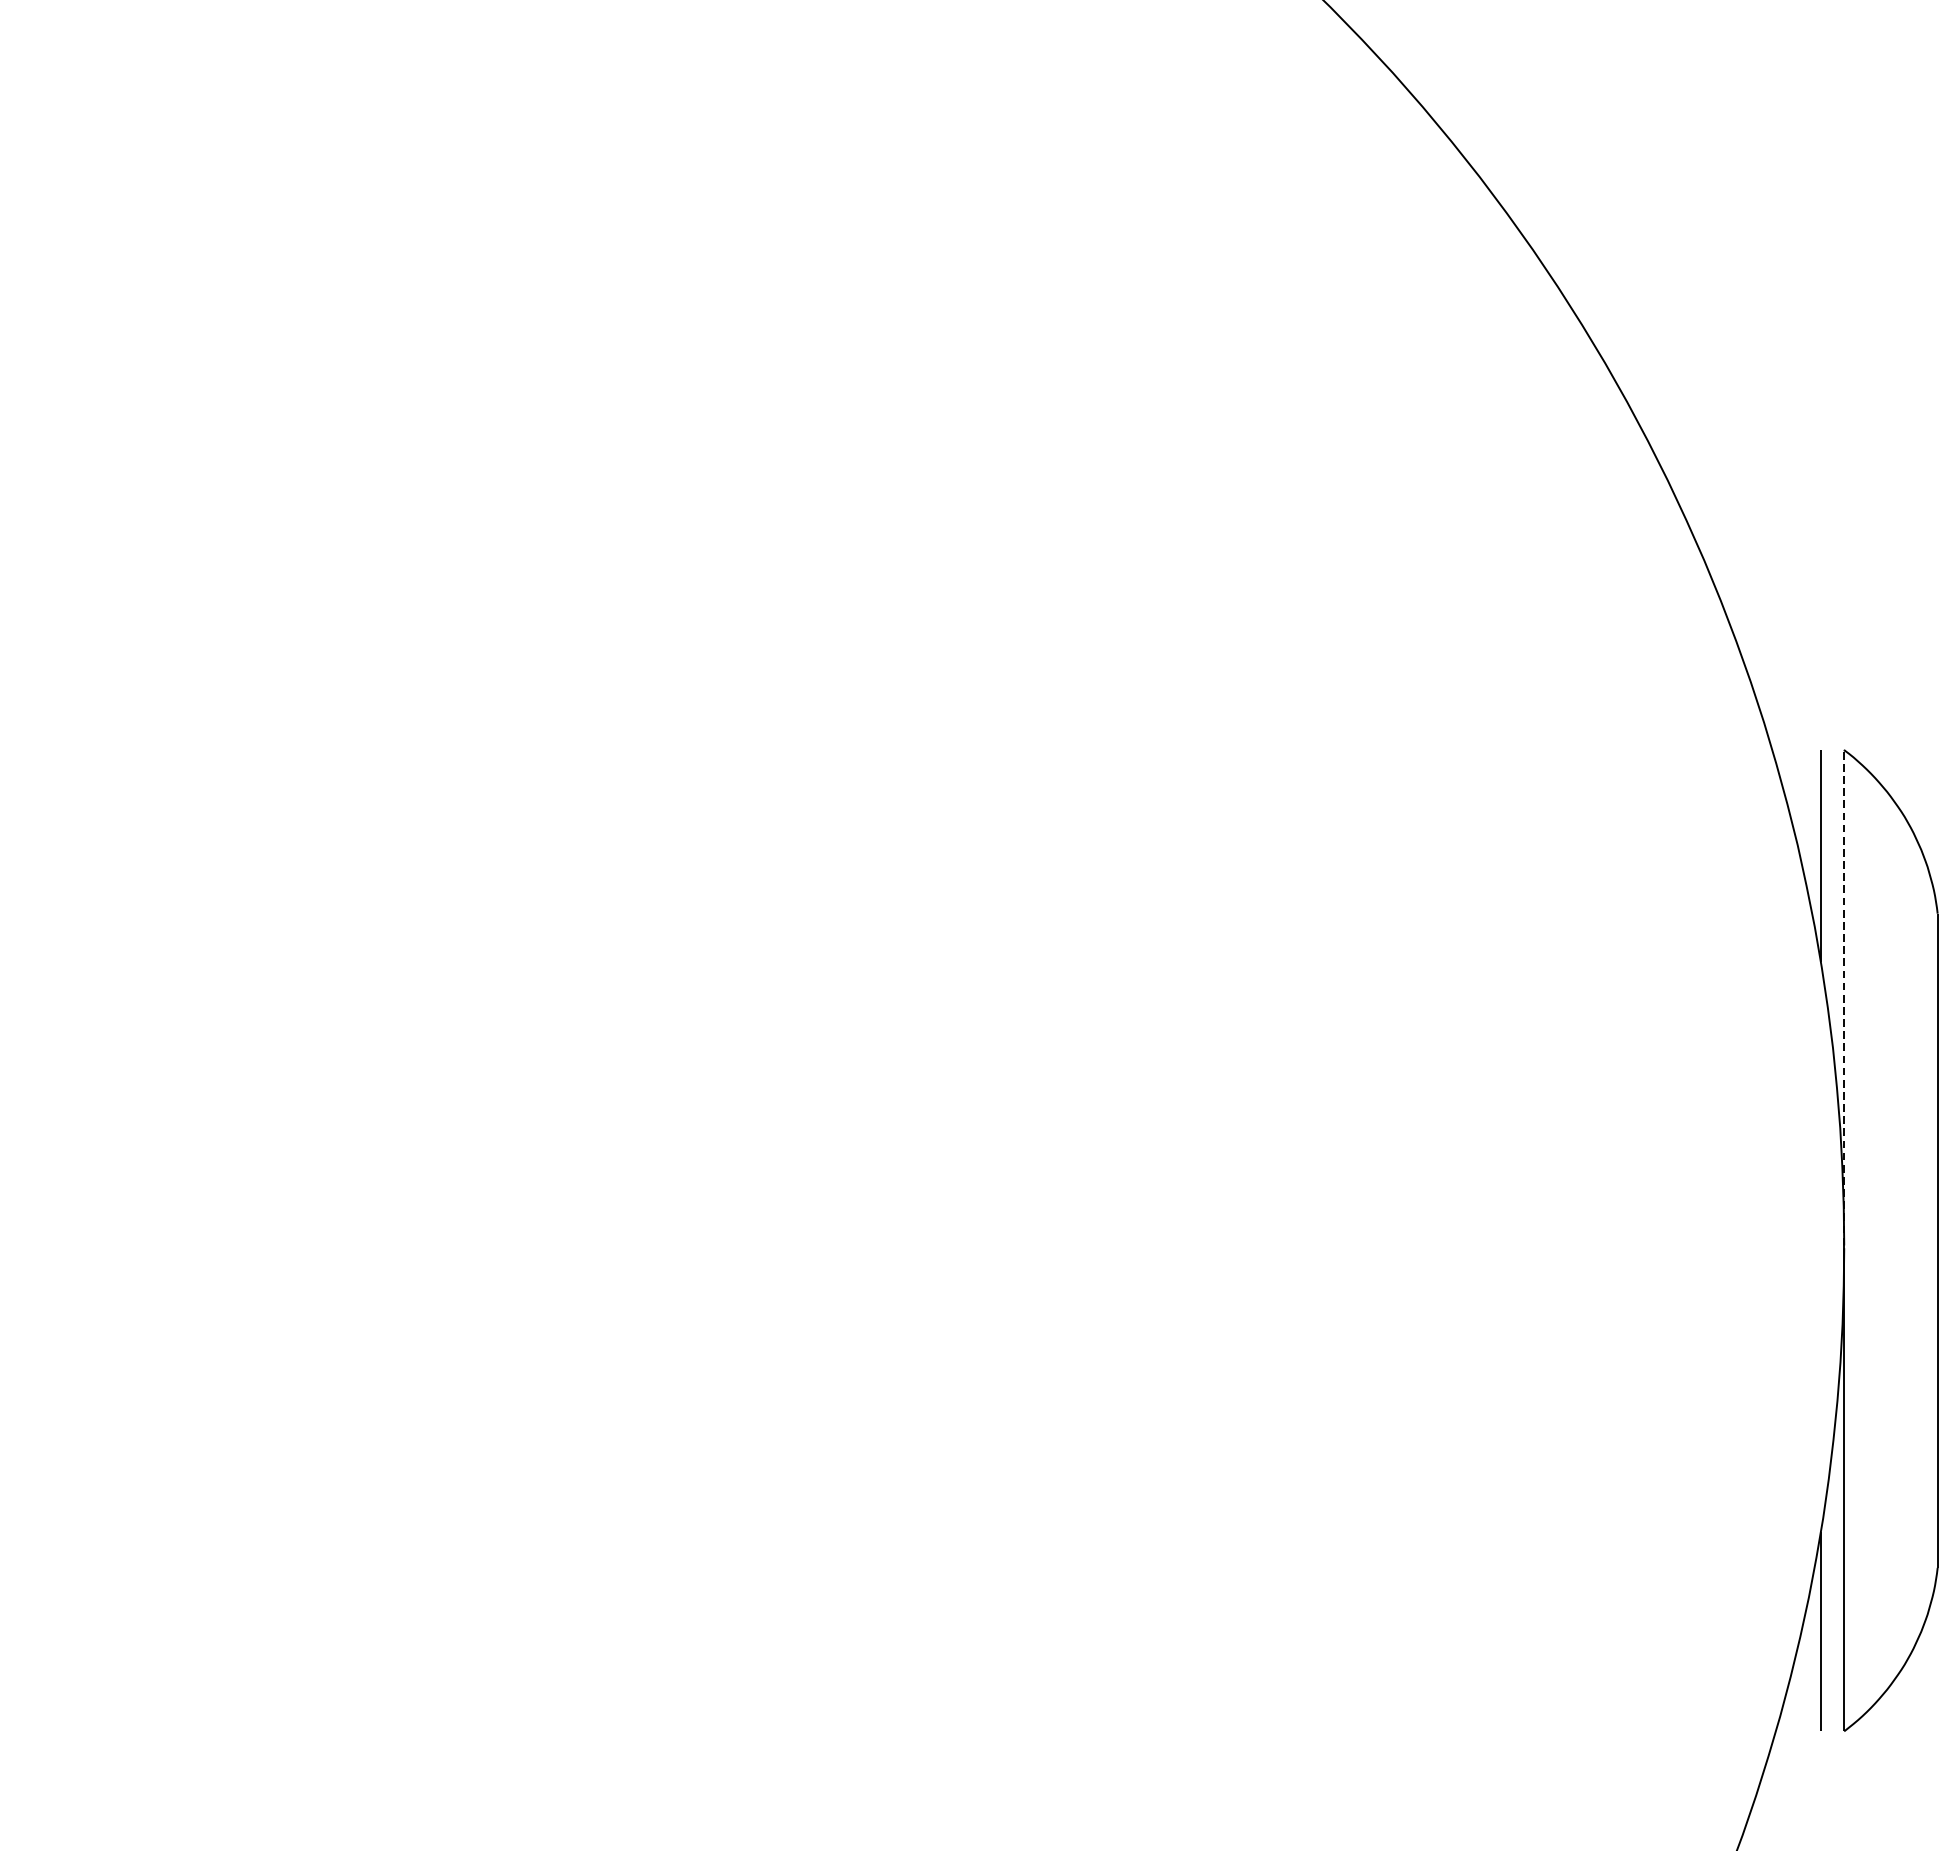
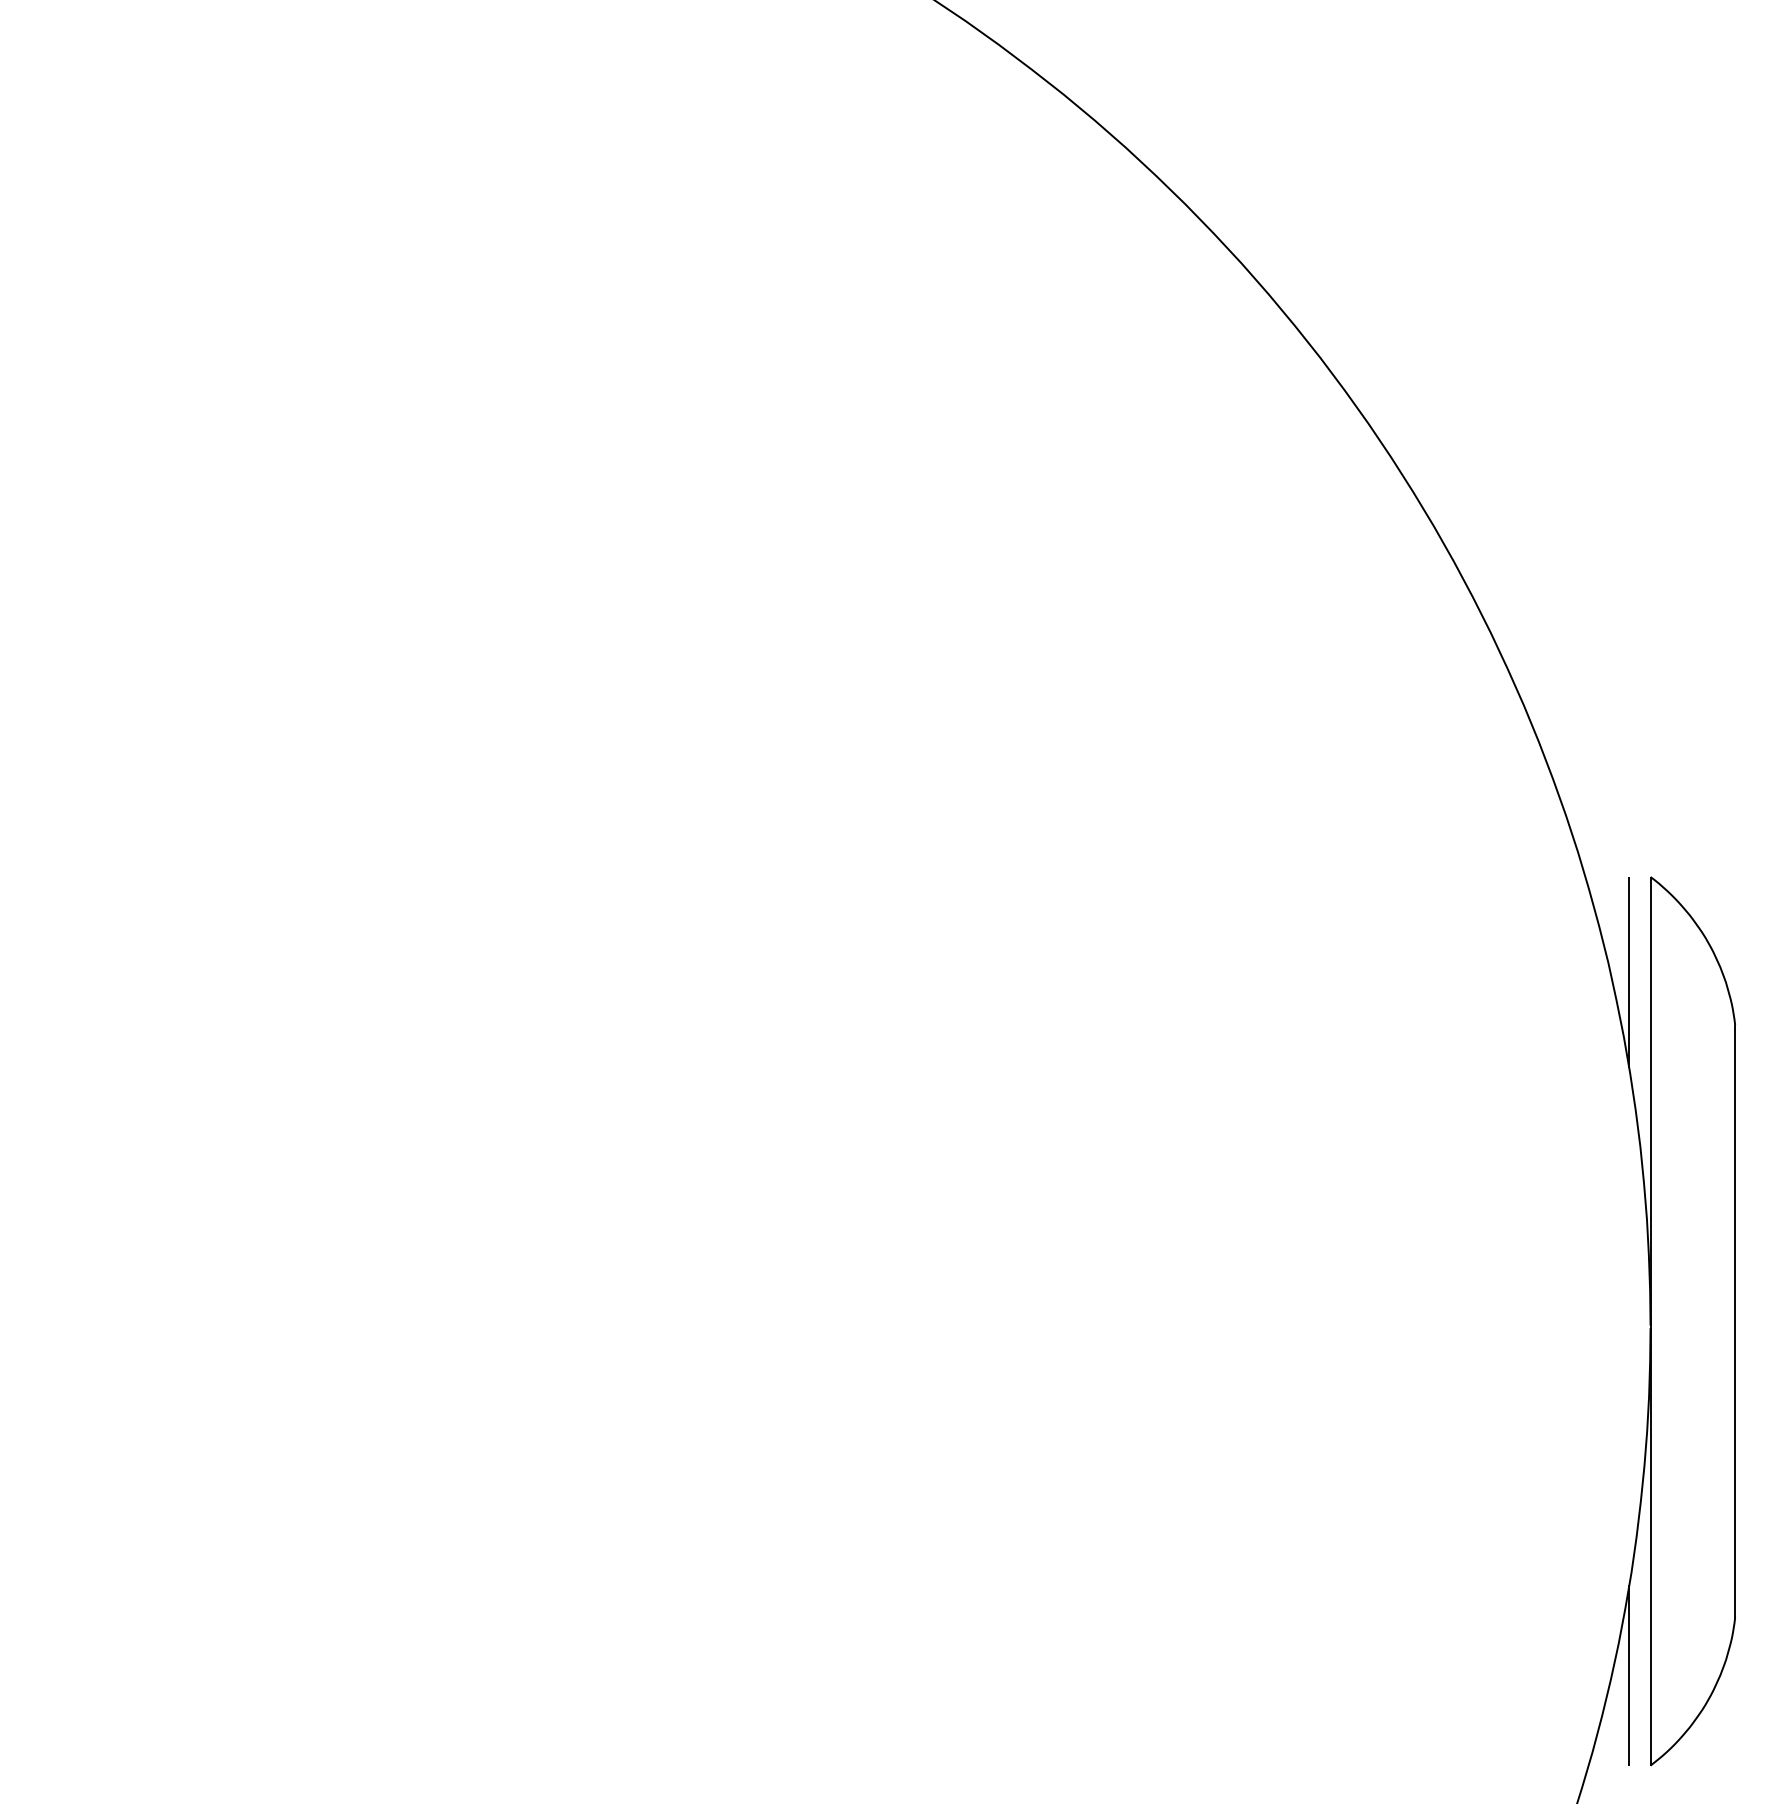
line: (1844, 996) -> (1650, 1100), dashed -> solid

